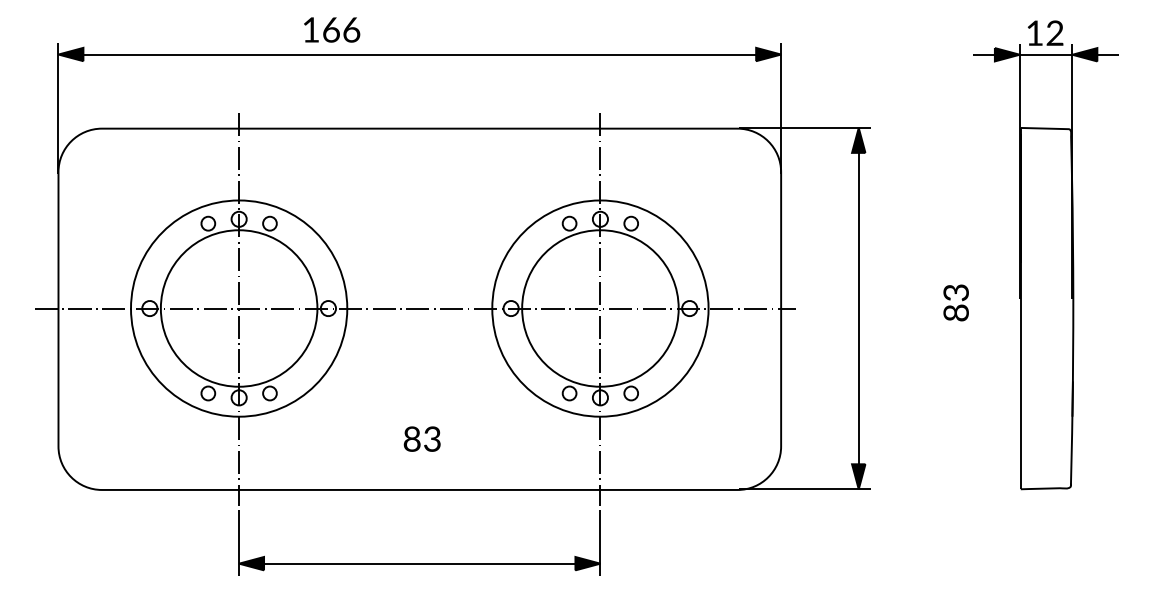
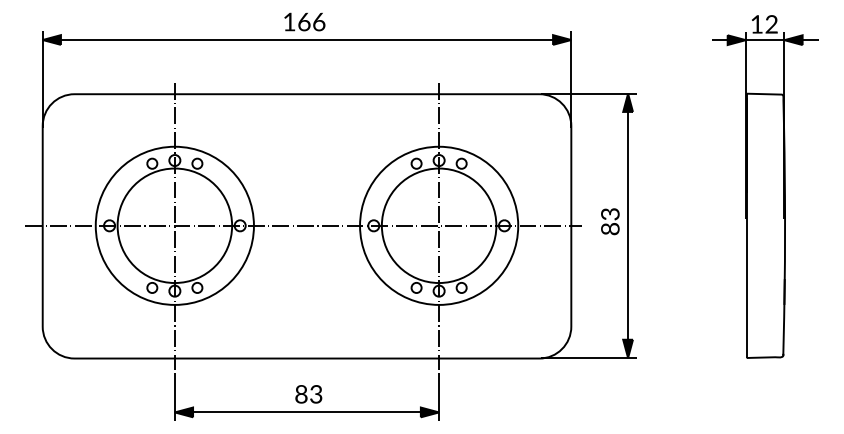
text: (331, 29) -> (304, 21), moved
text: (956, 302) -> (610, 221), moved
text: (421, 439) -> (308, 394), moved

